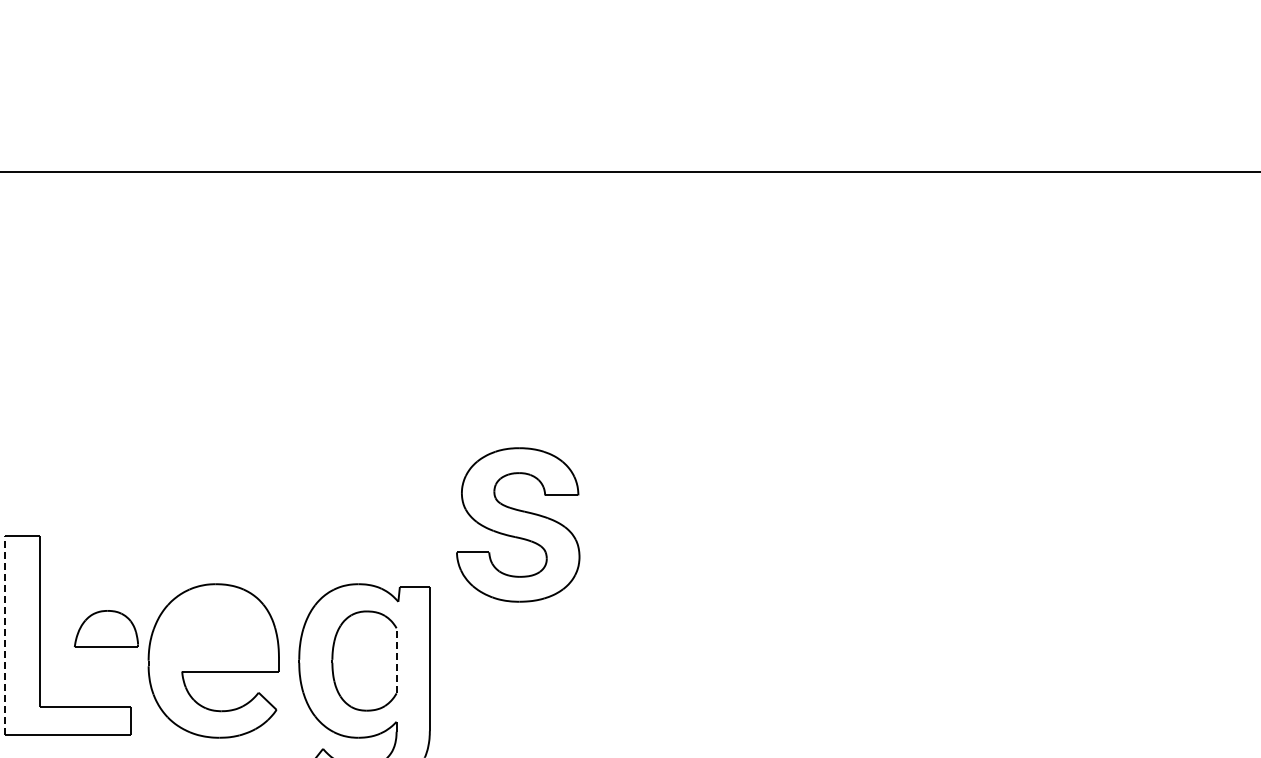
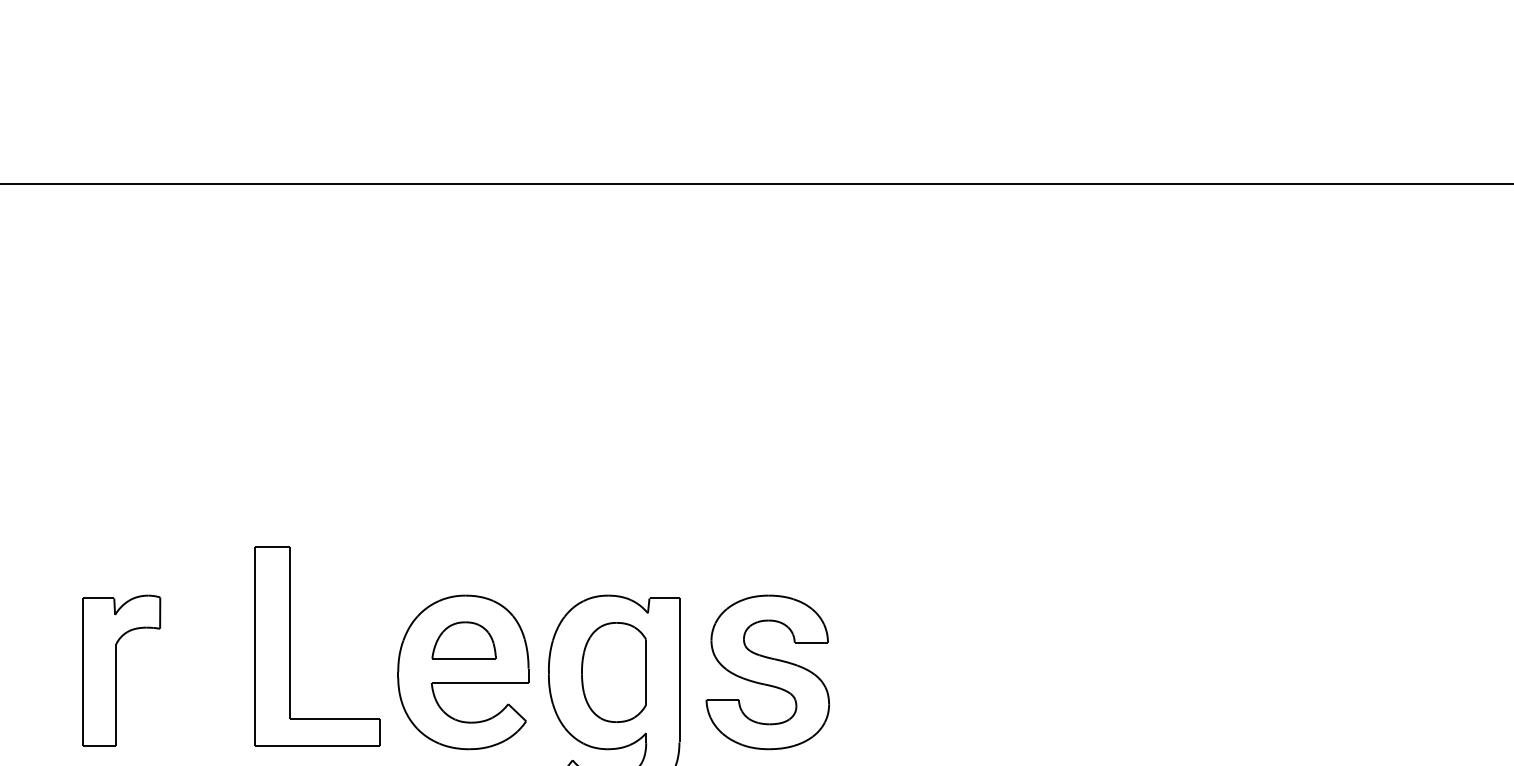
part: (517, 525) -> (767, 672), moved
part: (105, 629) -> (463, 640), moved
line: (5, 635) -> (255, 646), dashed -> solid
line: (396, 661) -> (646, 672), dashed -> solid

